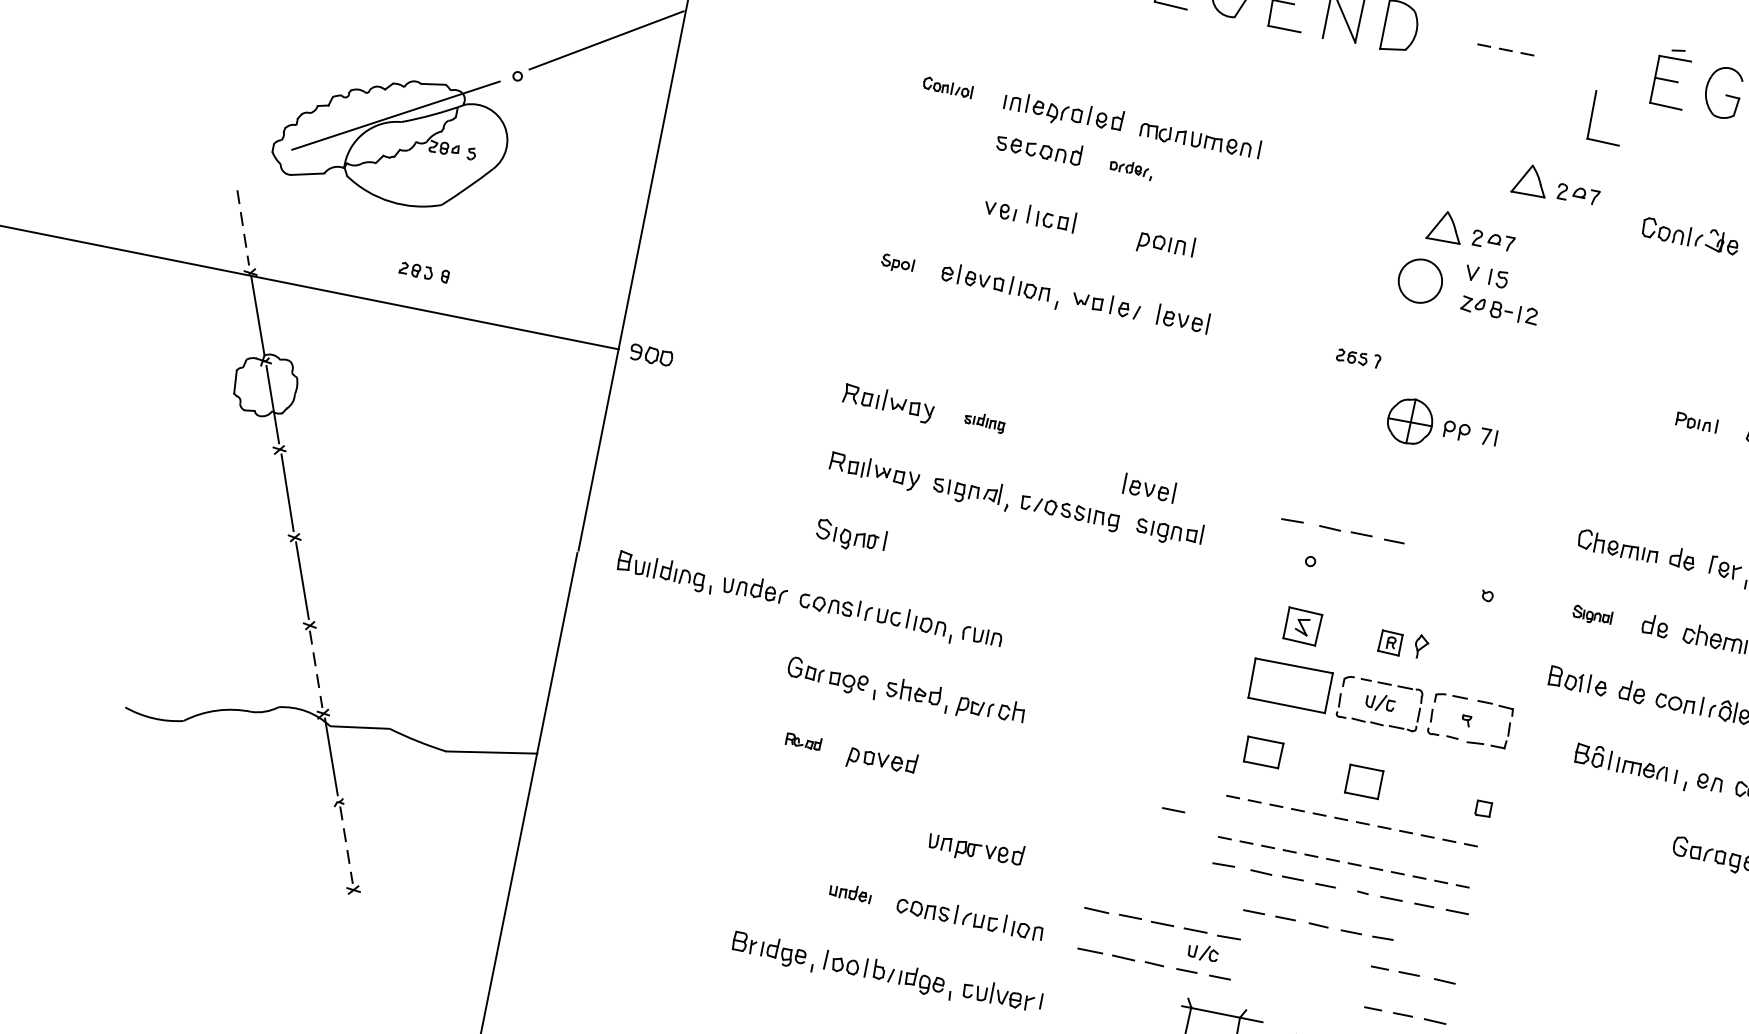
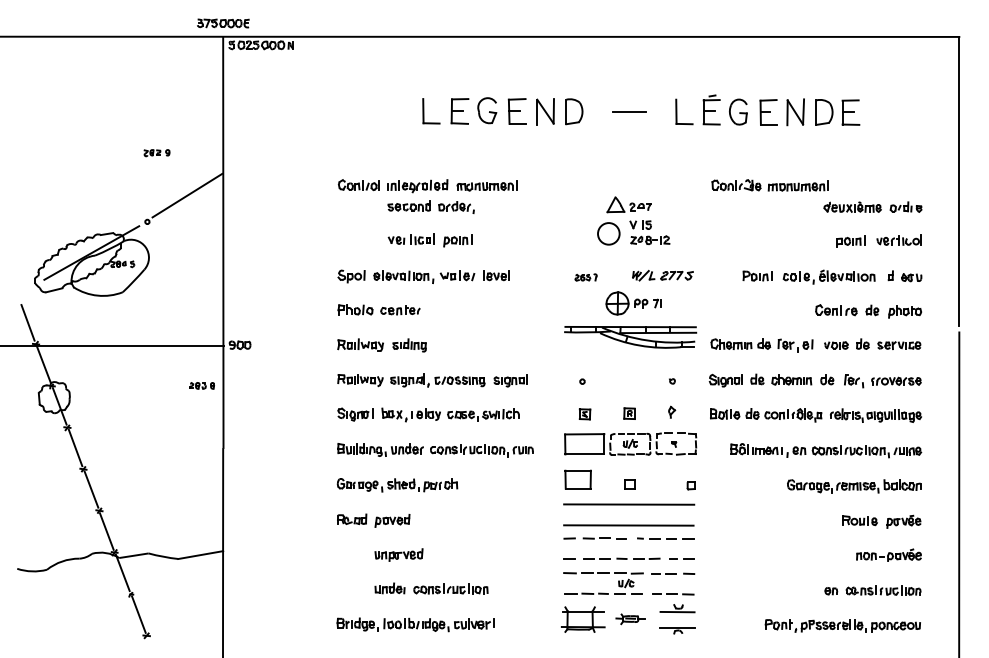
line: (1510, 50) -> (630, 112), dashed -> solid
part: (947, 87) -> (358, 185), size x1.67
part: (1594, 114) -> (677, 111), moved
part: (1131, 169) -> (456, 207), size x1.67
part: (1555, 184) -> (665, 173), removed
line: (244, 227) -> (28, 322), dashed -> solid
part: (1165, 243) -> (457, 240), moved
part: (897, 263) -> (351, 276), size x1.67
part: (423, 271) -> (201, 385), moved
part: (937, 339) -> (378, 309), added
part: (1509, 384) -> (662, 275), added
part: (1696, 421) -> (757, 275), size x1.43
part: (984, 422) -> (409, 345), size x1.67
part: (1149, 488) -> (496, 361), removed
part: (1422, 493) -> (630, 337), added
line: (1341, 530) -> (594, 363), removed
part: (1038, 574) -> (450, 414), added
part: (809, 602) -> (435, 450), moved
part: (1592, 615) -> (725, 380), size x1.67
part: (1301, 626) -> (584, 414), size x0.62
part: (1422, 644) -> (672, 411), moved
line: (315, 669) -> (106, 531), dashed -> solid
part: (804, 740) -> (352, 518), size x1.67
part: (1262, 751) -> (577, 479), size x1.43
part: (1362, 782) -> (629, 484), size x0.62
line: (1173, 809) -> (569, 558), moved
line: (1354, 821) -> (629, 504), dashed -> solid
line: (345, 844) -> (138, 614), dashed -> solid
part: (975, 847) -> (398, 554), moved
line: (1344, 862) -> (628, 525), dashed -> solid
part: (849, 892) -> (389, 588), size x1.43
line: (1439, 948) -> (683, 558), added
part: (1154, 961) -> (603, 592), moved

